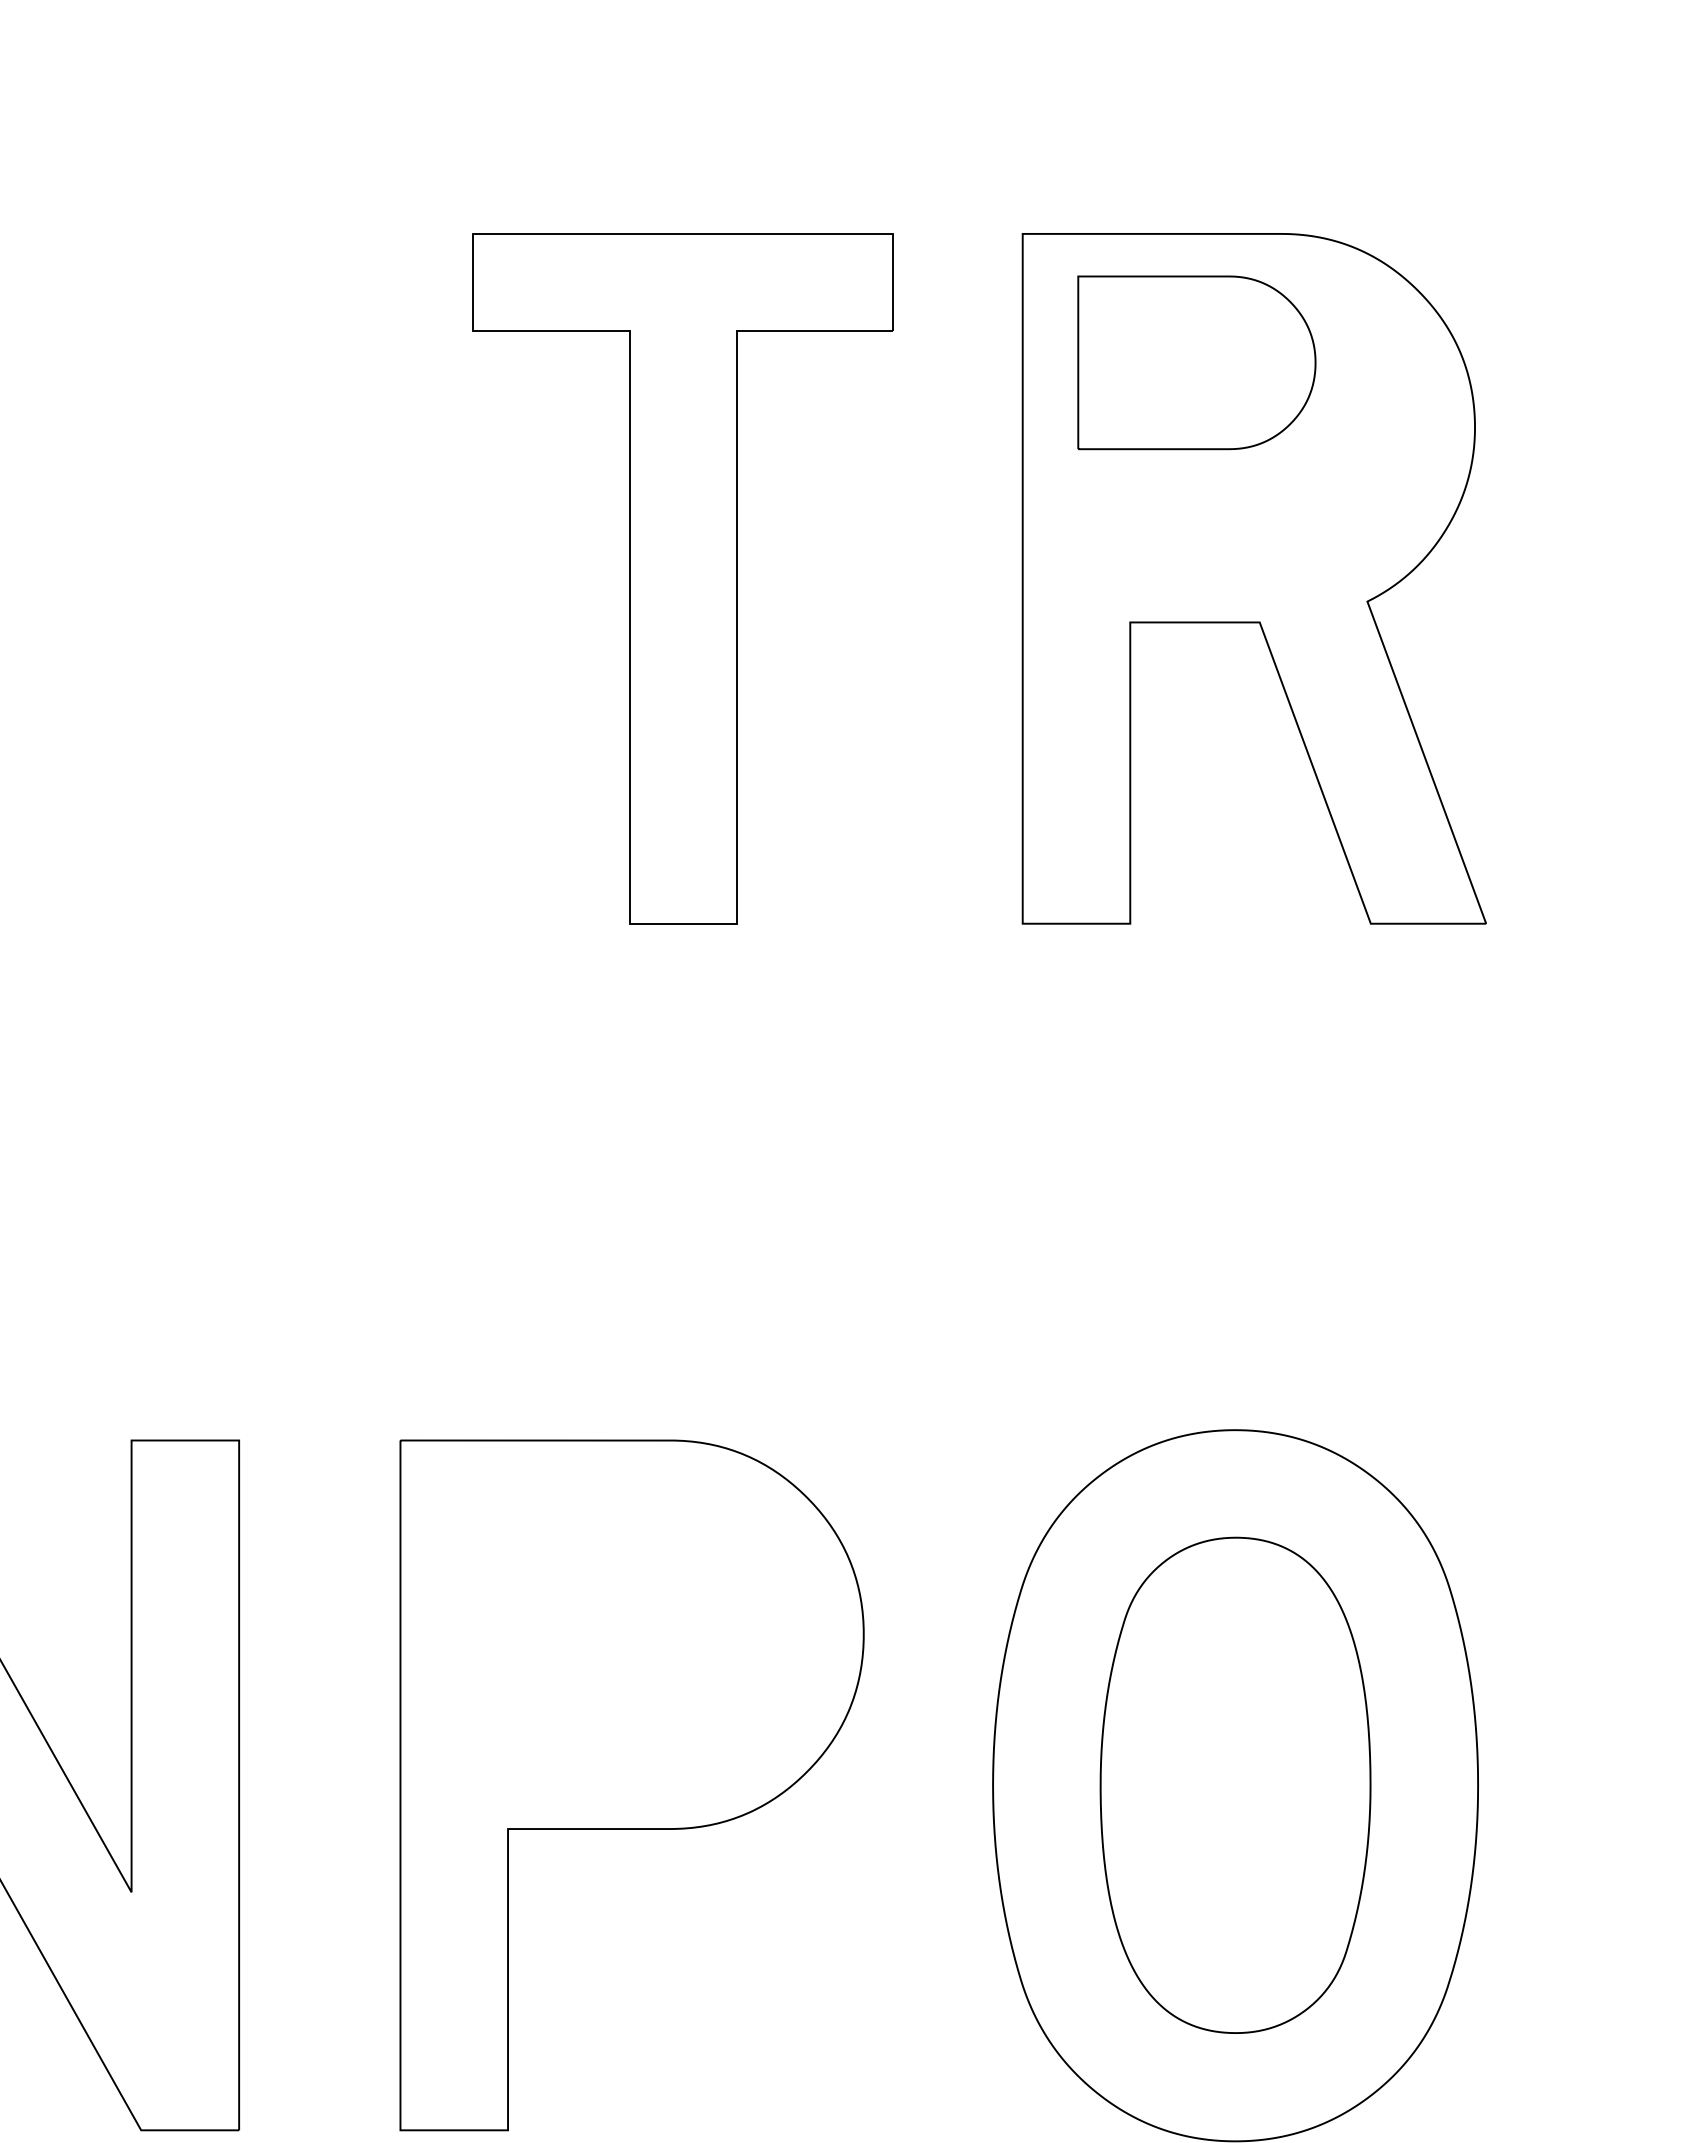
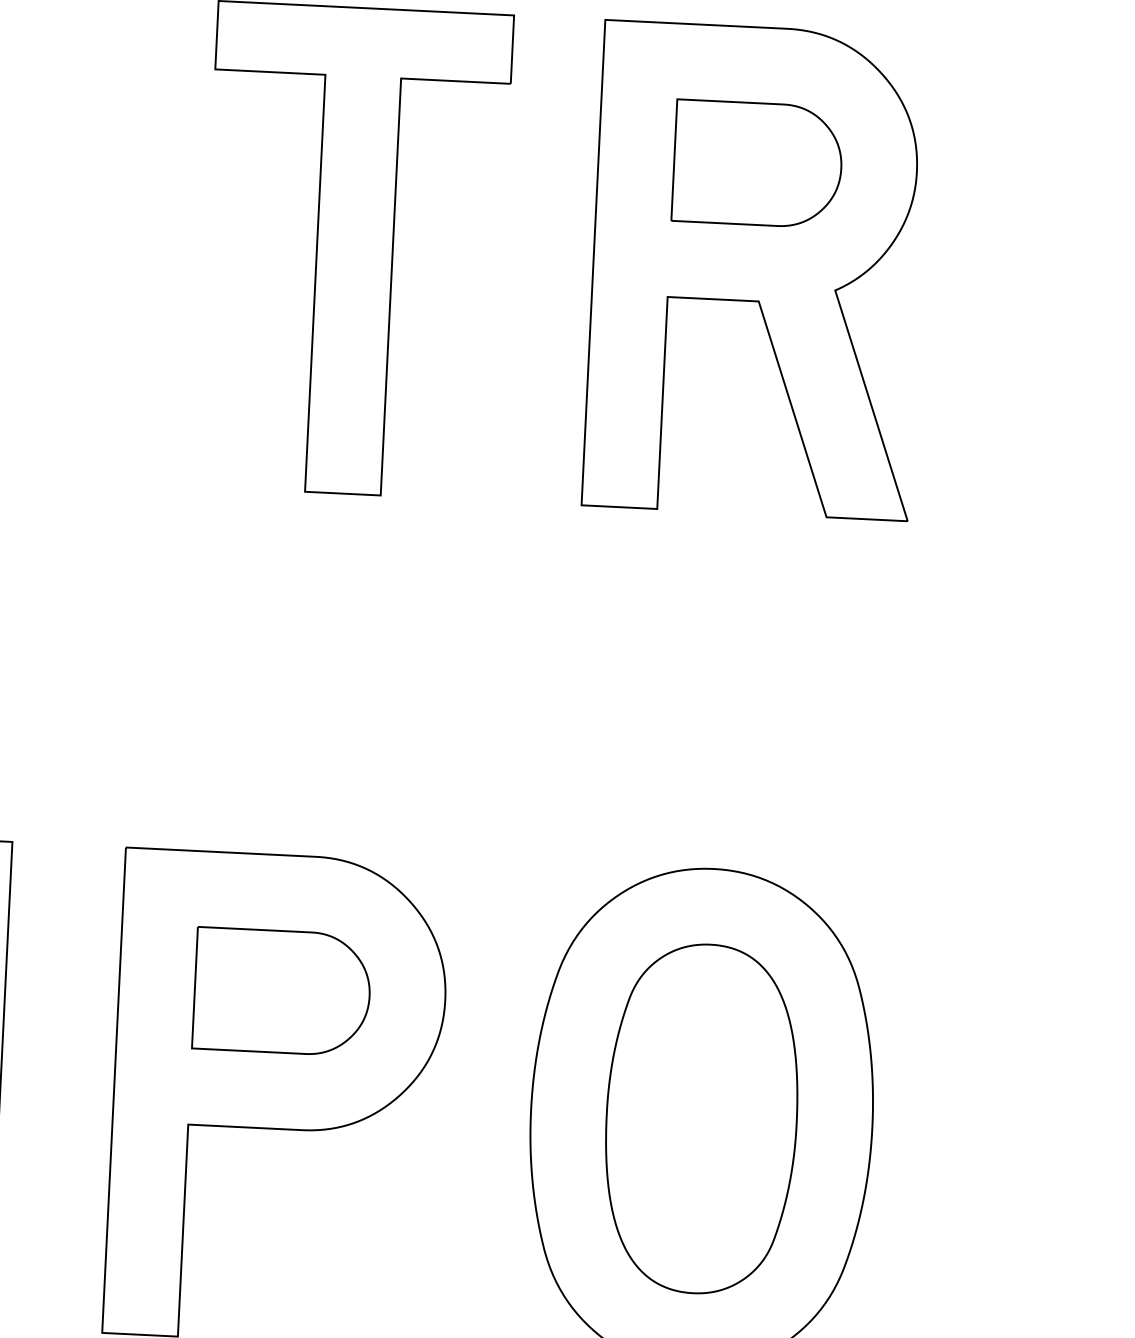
part: (1196, 362) -> (757, 163), moved
part: (632, 1634) -> (282, 992), added

